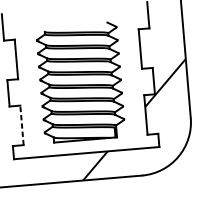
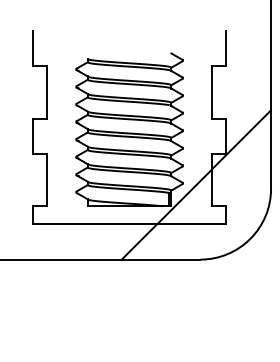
line: (22, 125) -> (47, 179), dashed -> solid
hatch: (126, 129) -> (184, 196), added

